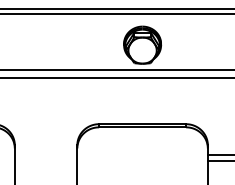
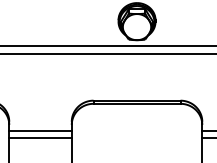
line: (45, 154) -> (39, 130), added
line: (45, 161) -> (39, 137), added

